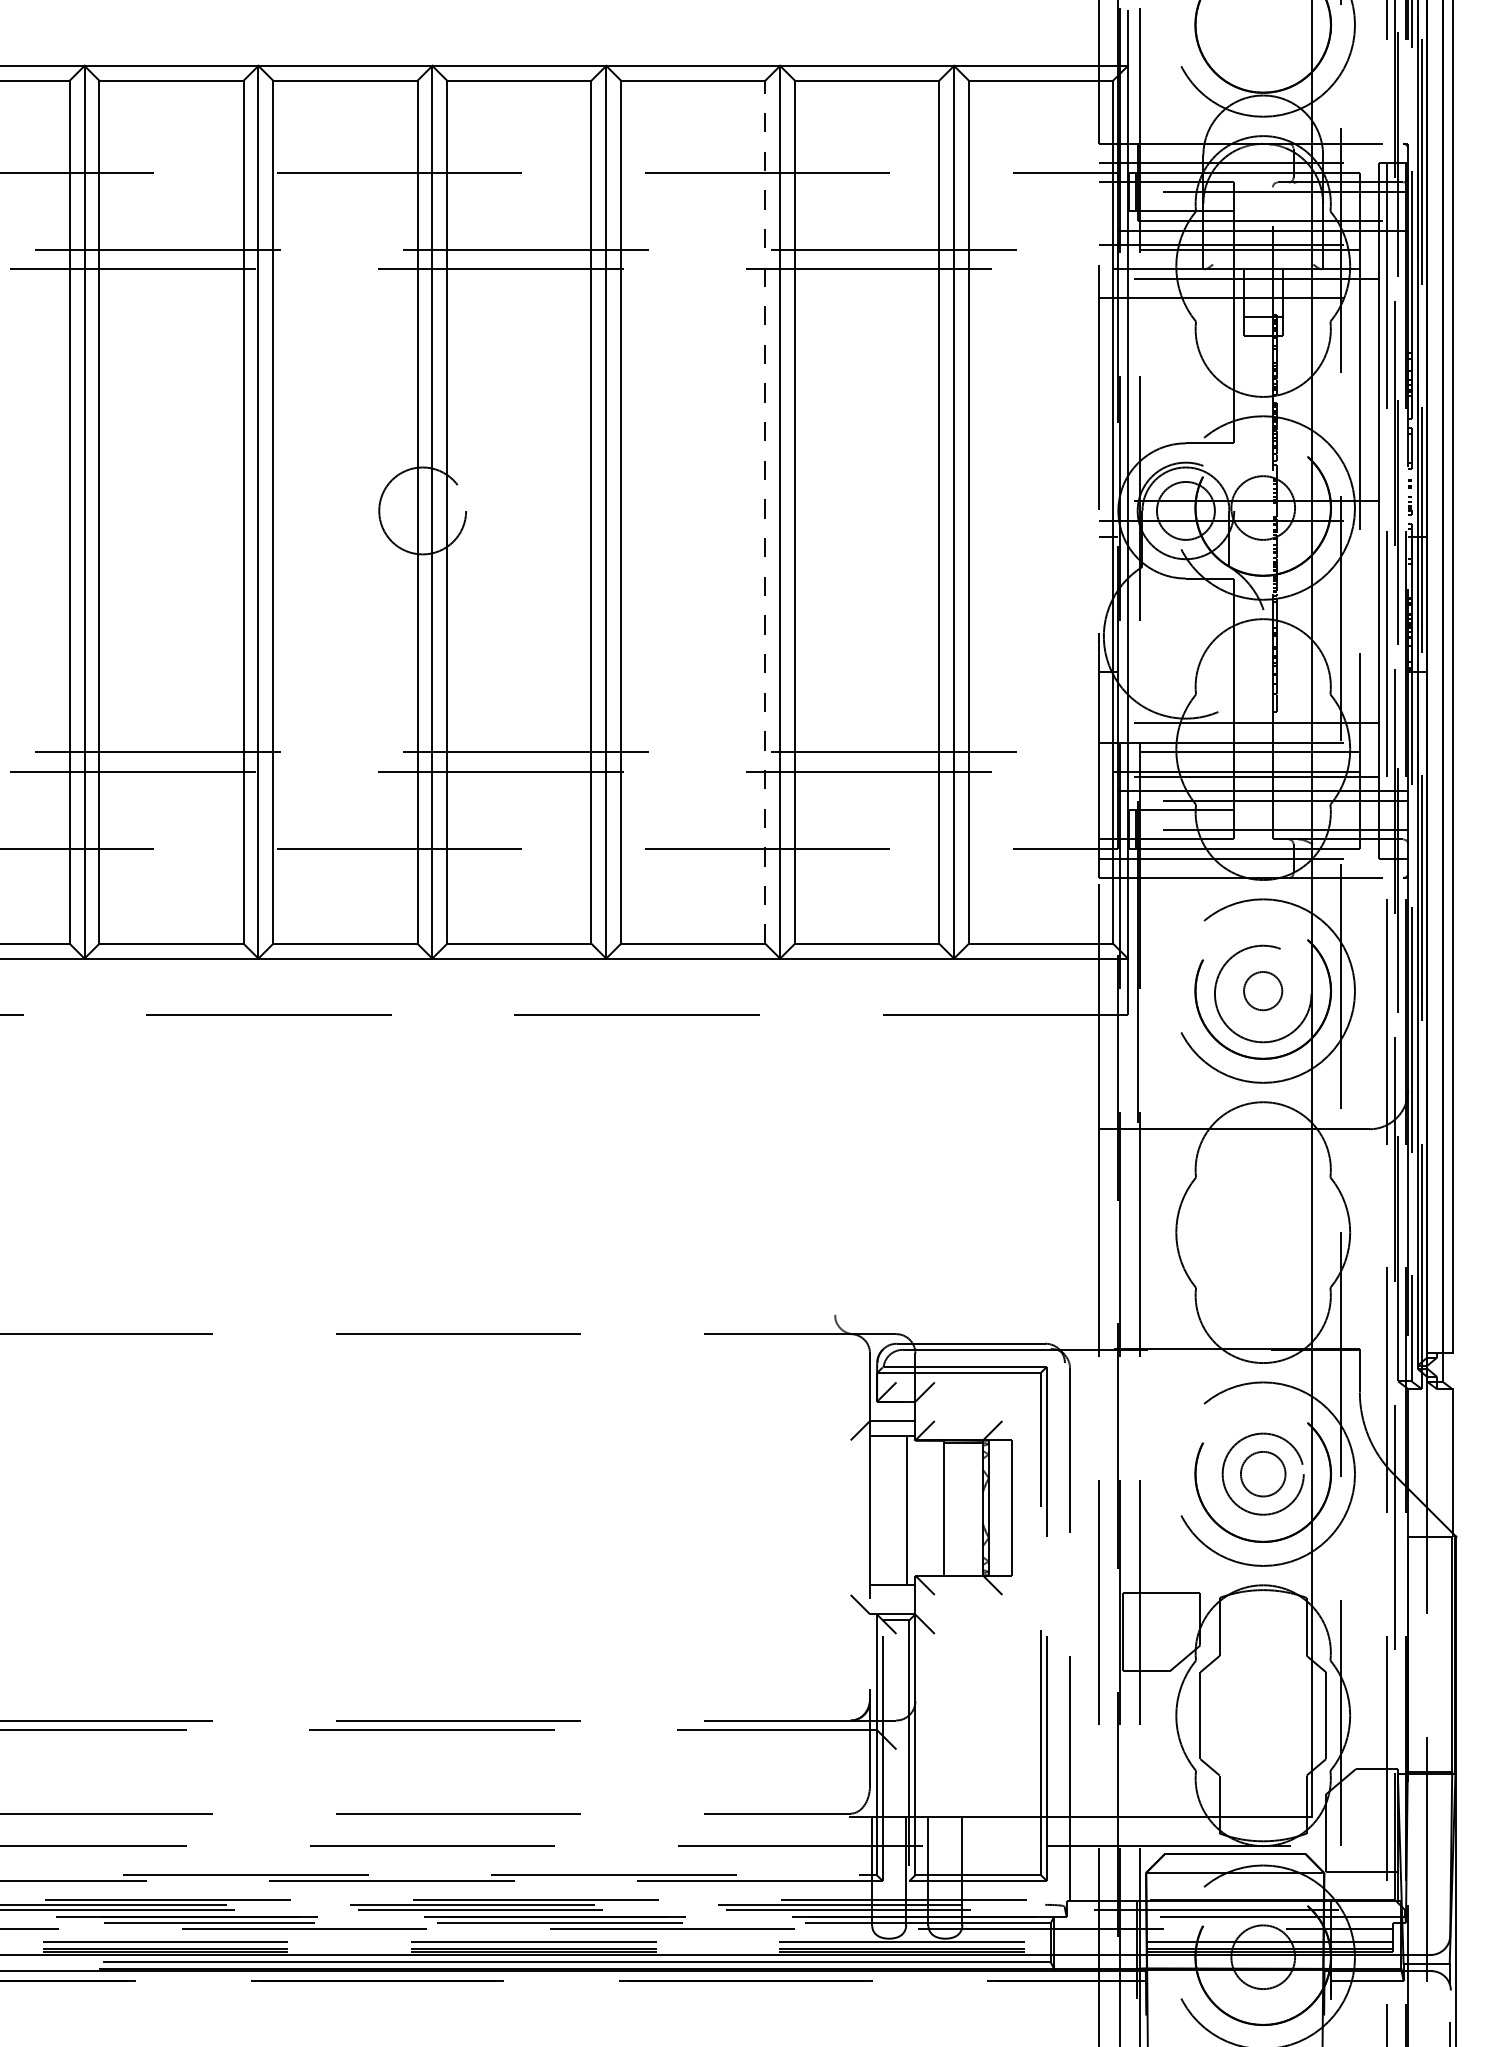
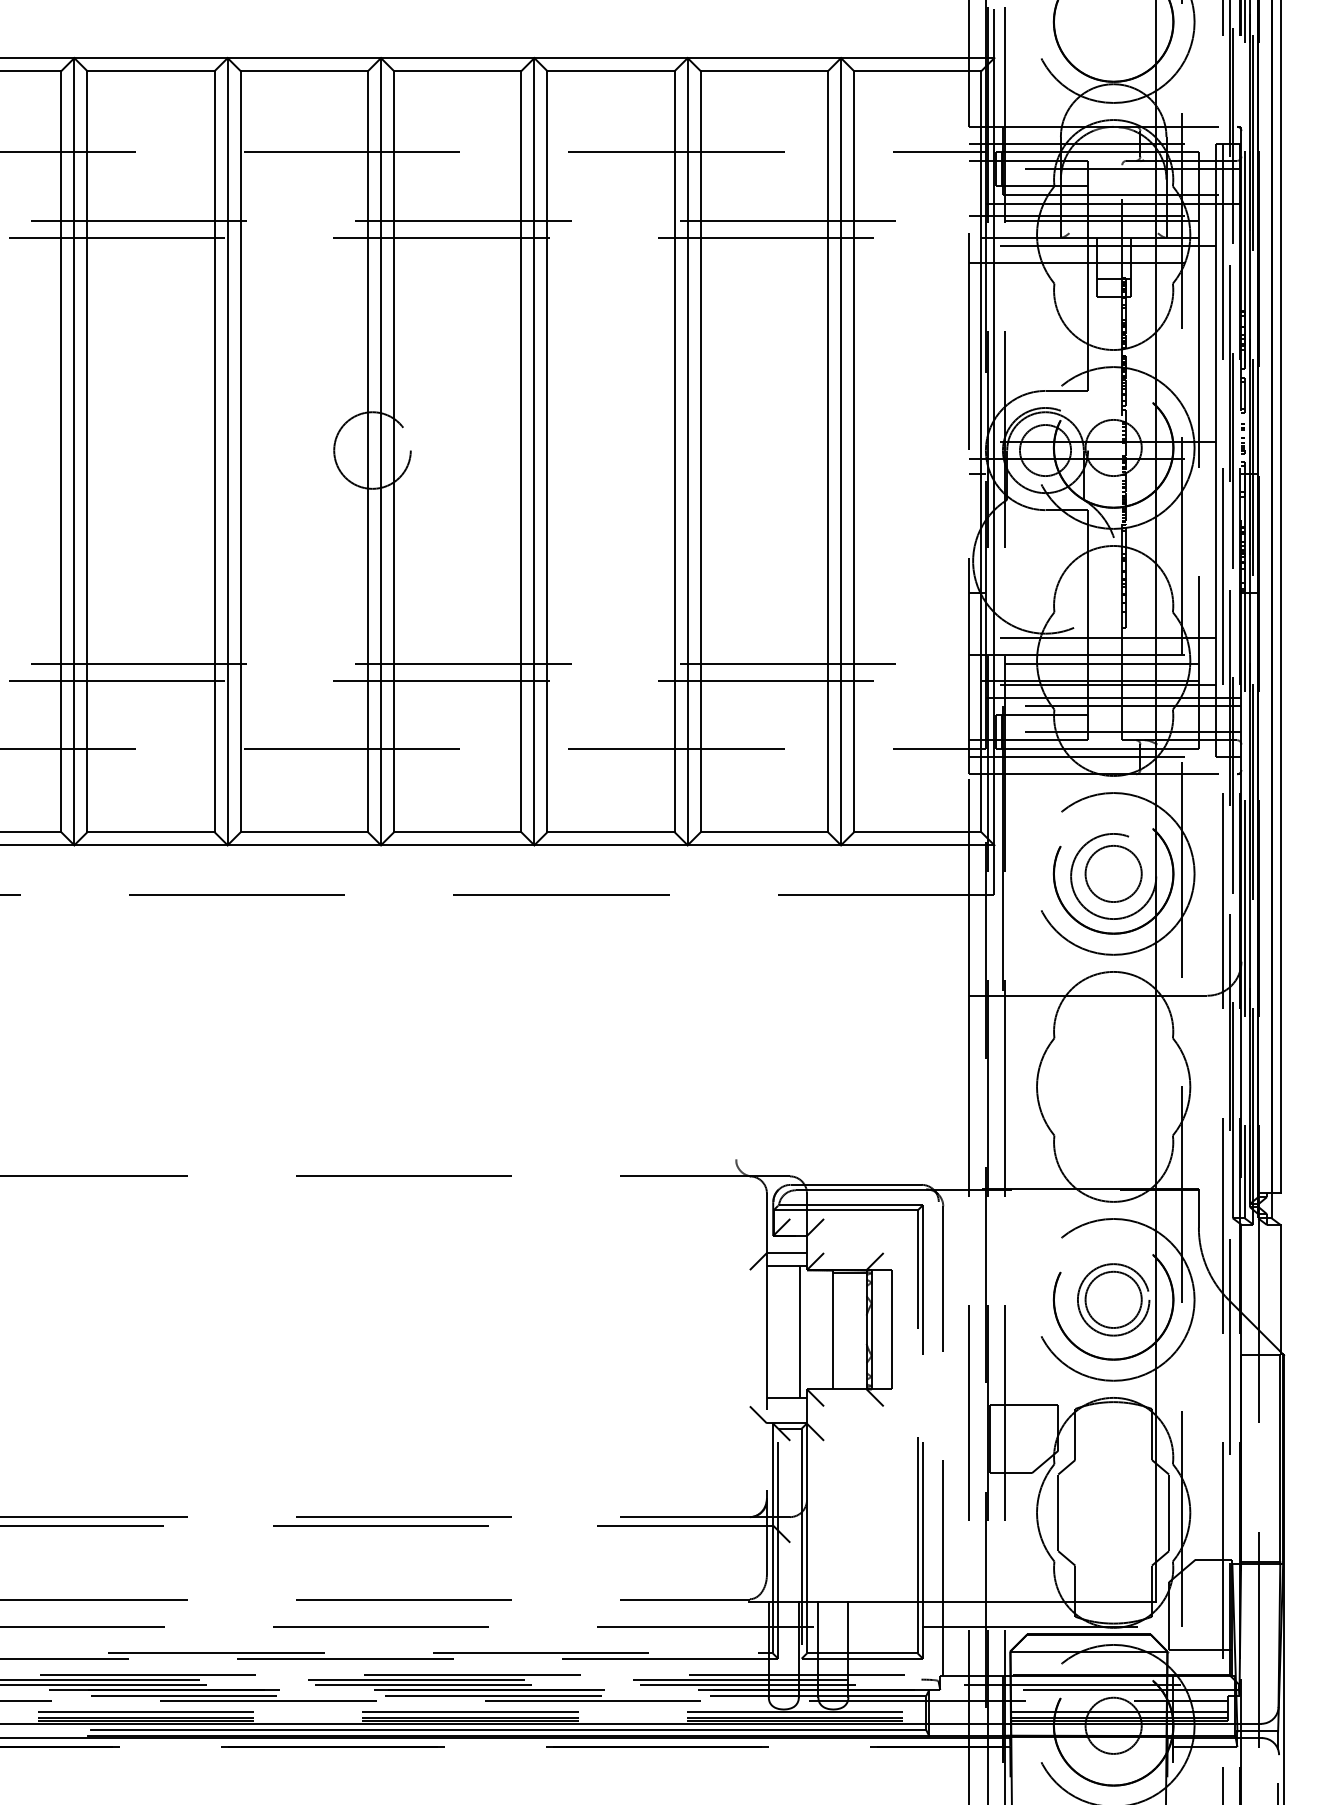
line: (765, 512) -> (674, 451), dashed -> solid
circle: (1263, 990) -> (1113, 873), size x1.67
circle: (1263, 1473) -> (1113, 1299), size x1.43

